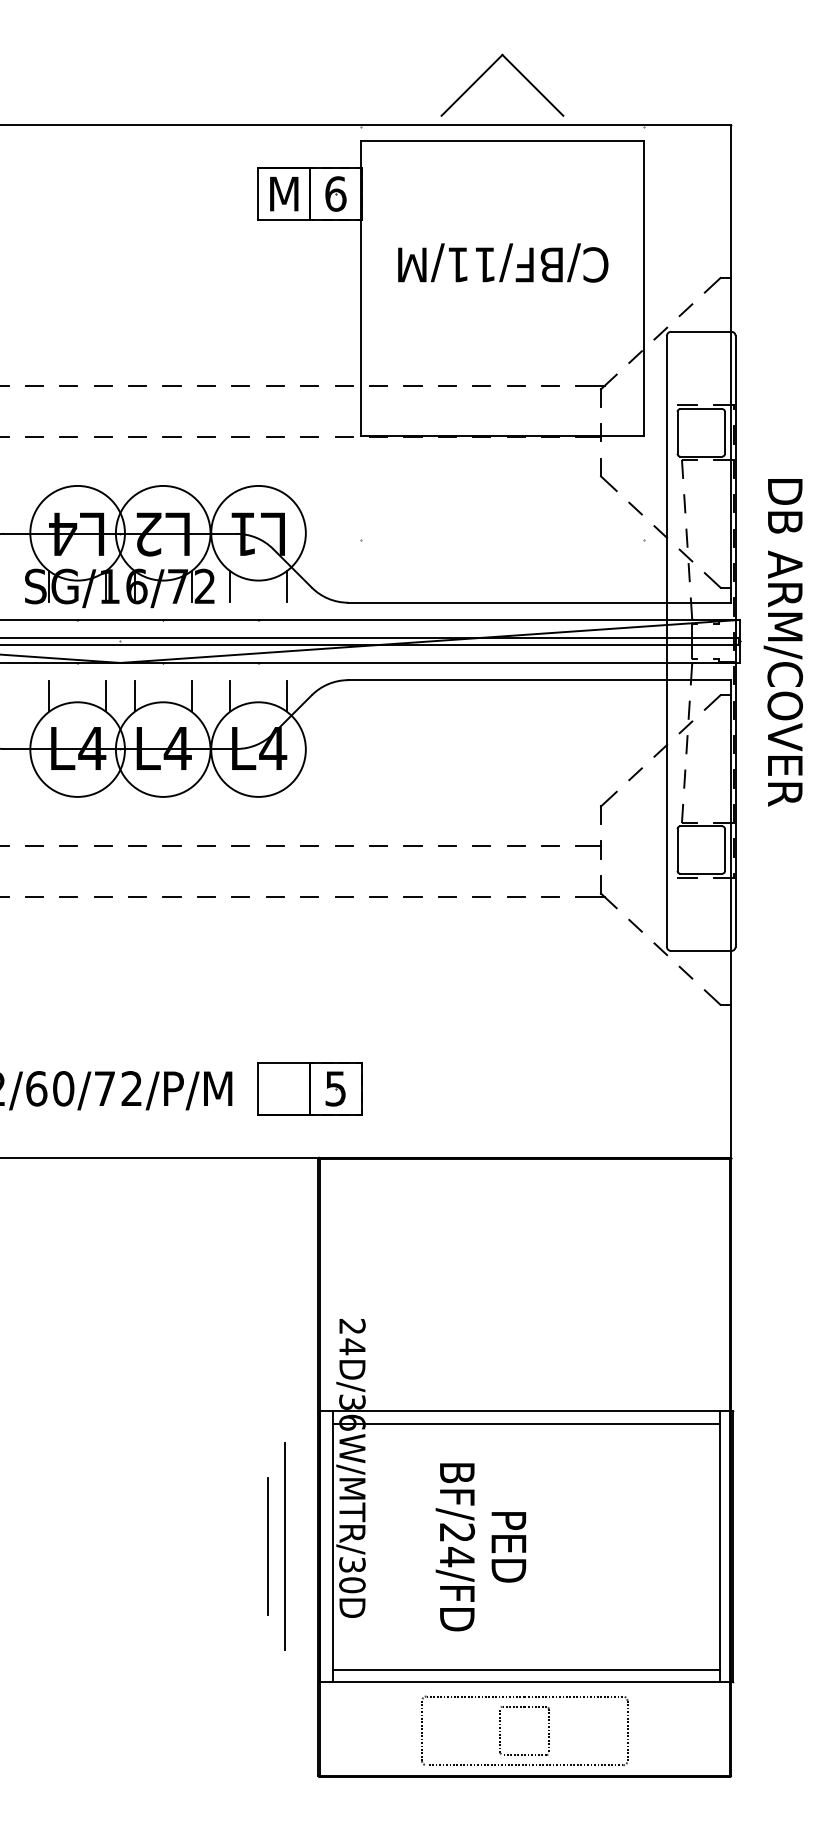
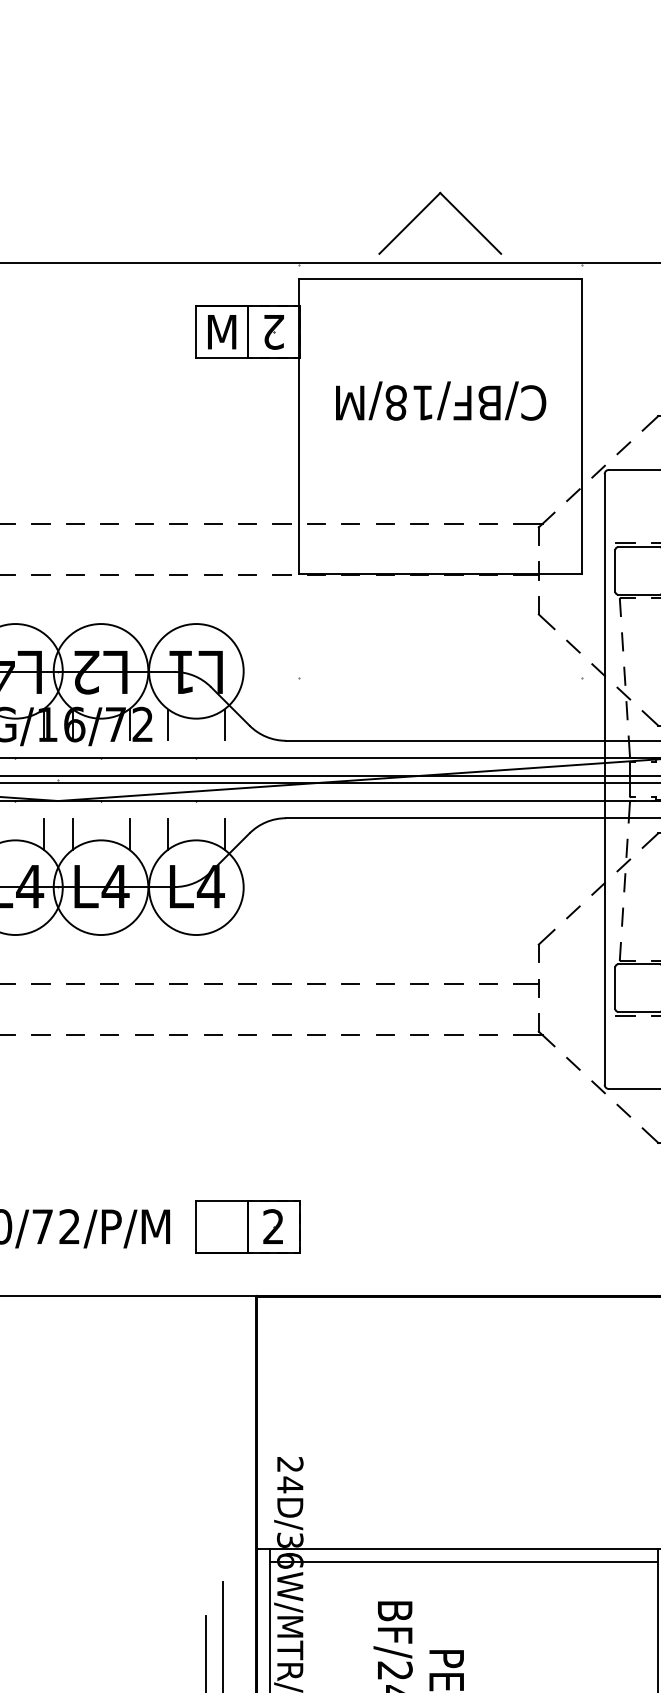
text: (335, 193) -> (273, 331), 9 -> 2
text: (458, 264) -> (396, 402), C/BF/11/M -> C/BF/18/M
text: (335, 1088) -> (273, 1226), 5 -> 2

